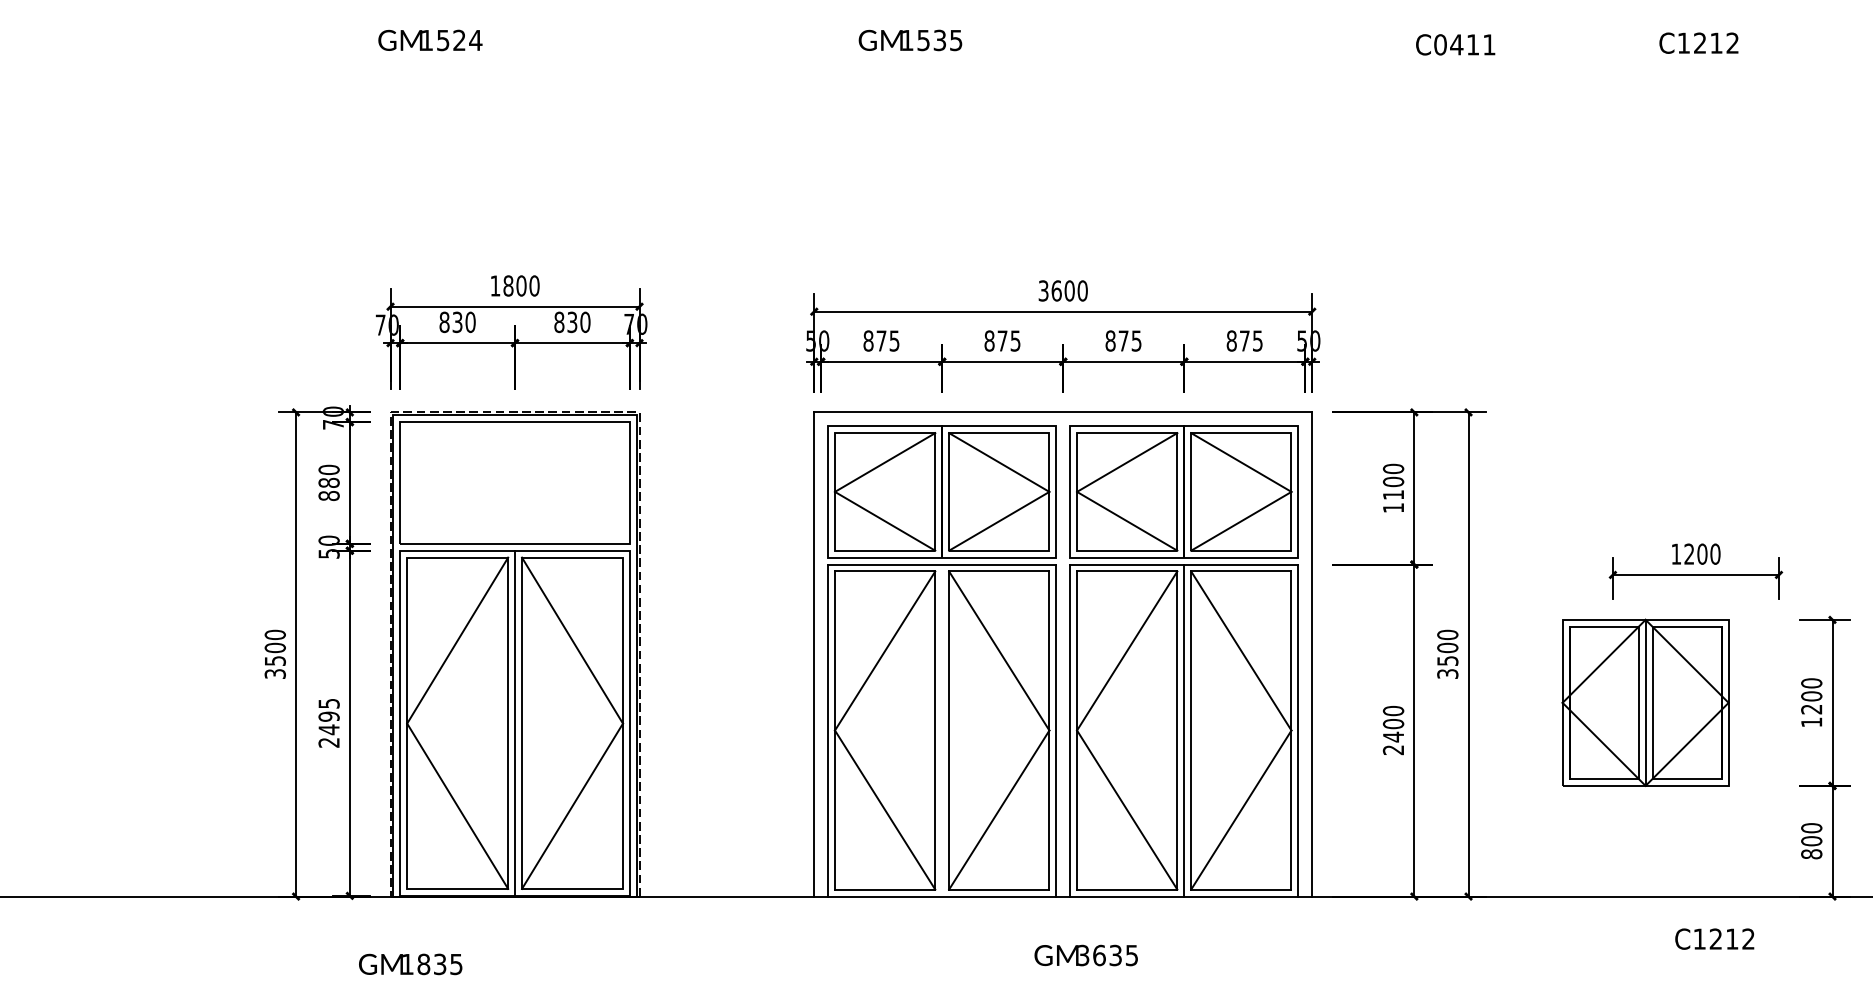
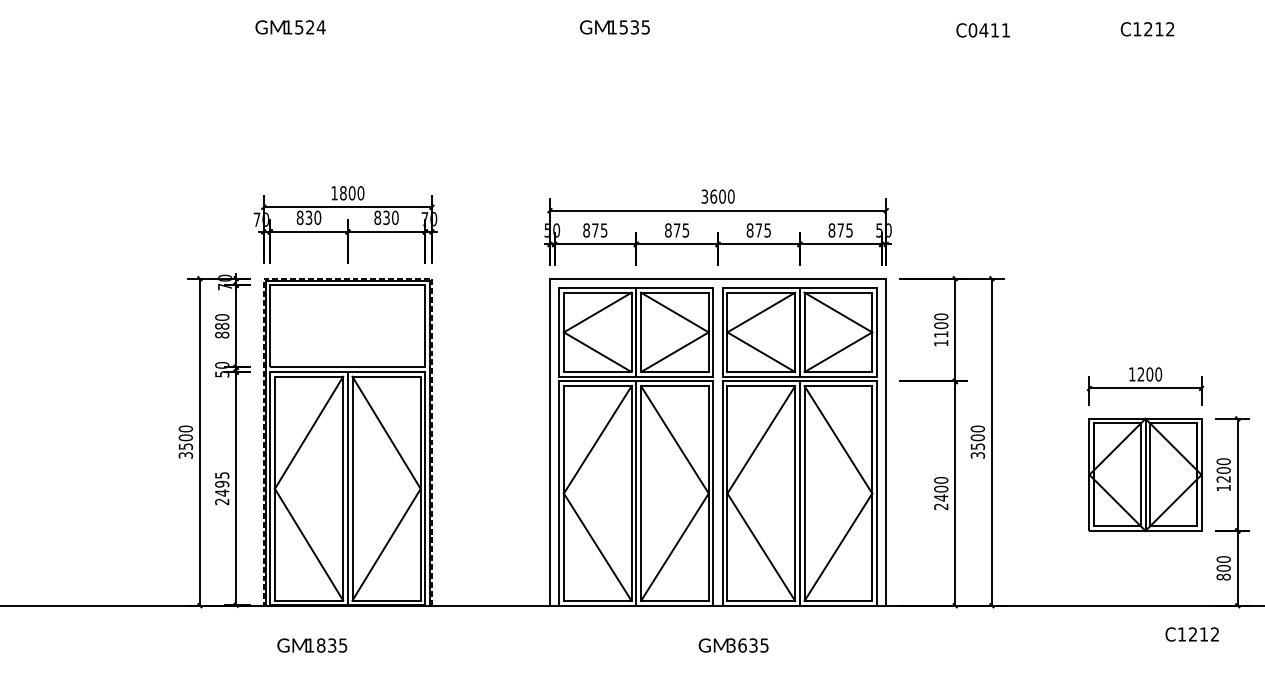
part: (1645, 702) -> (1145, 474), moved
line: (942, 730) -> (636, 493), added
text: (1713, 939) -> (1191, 634), moved
text: (410, 964) -> (312, 645), moved

